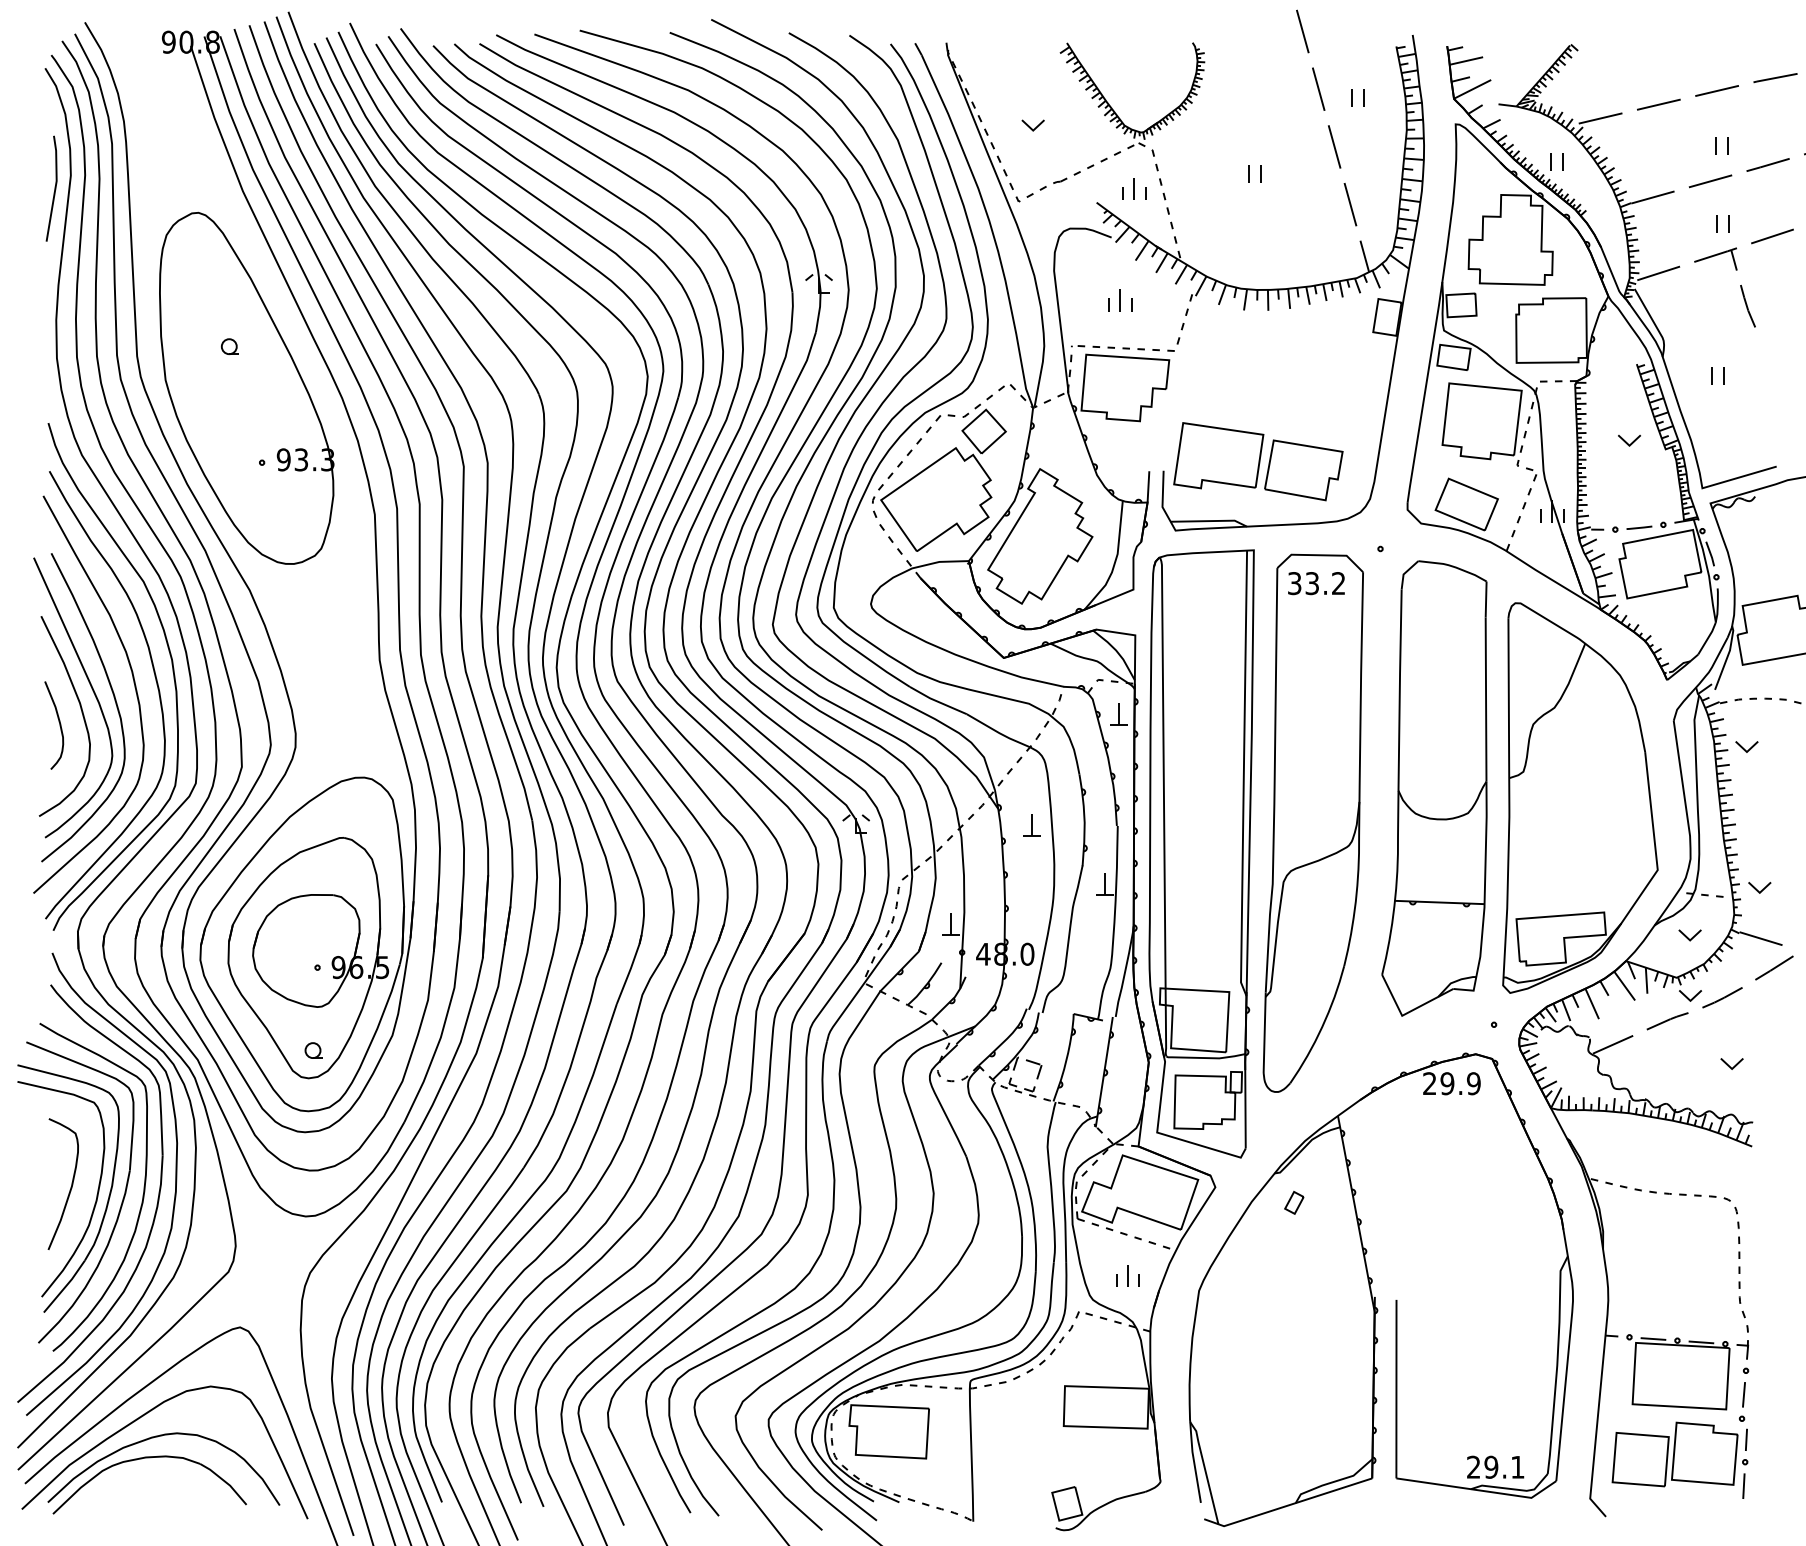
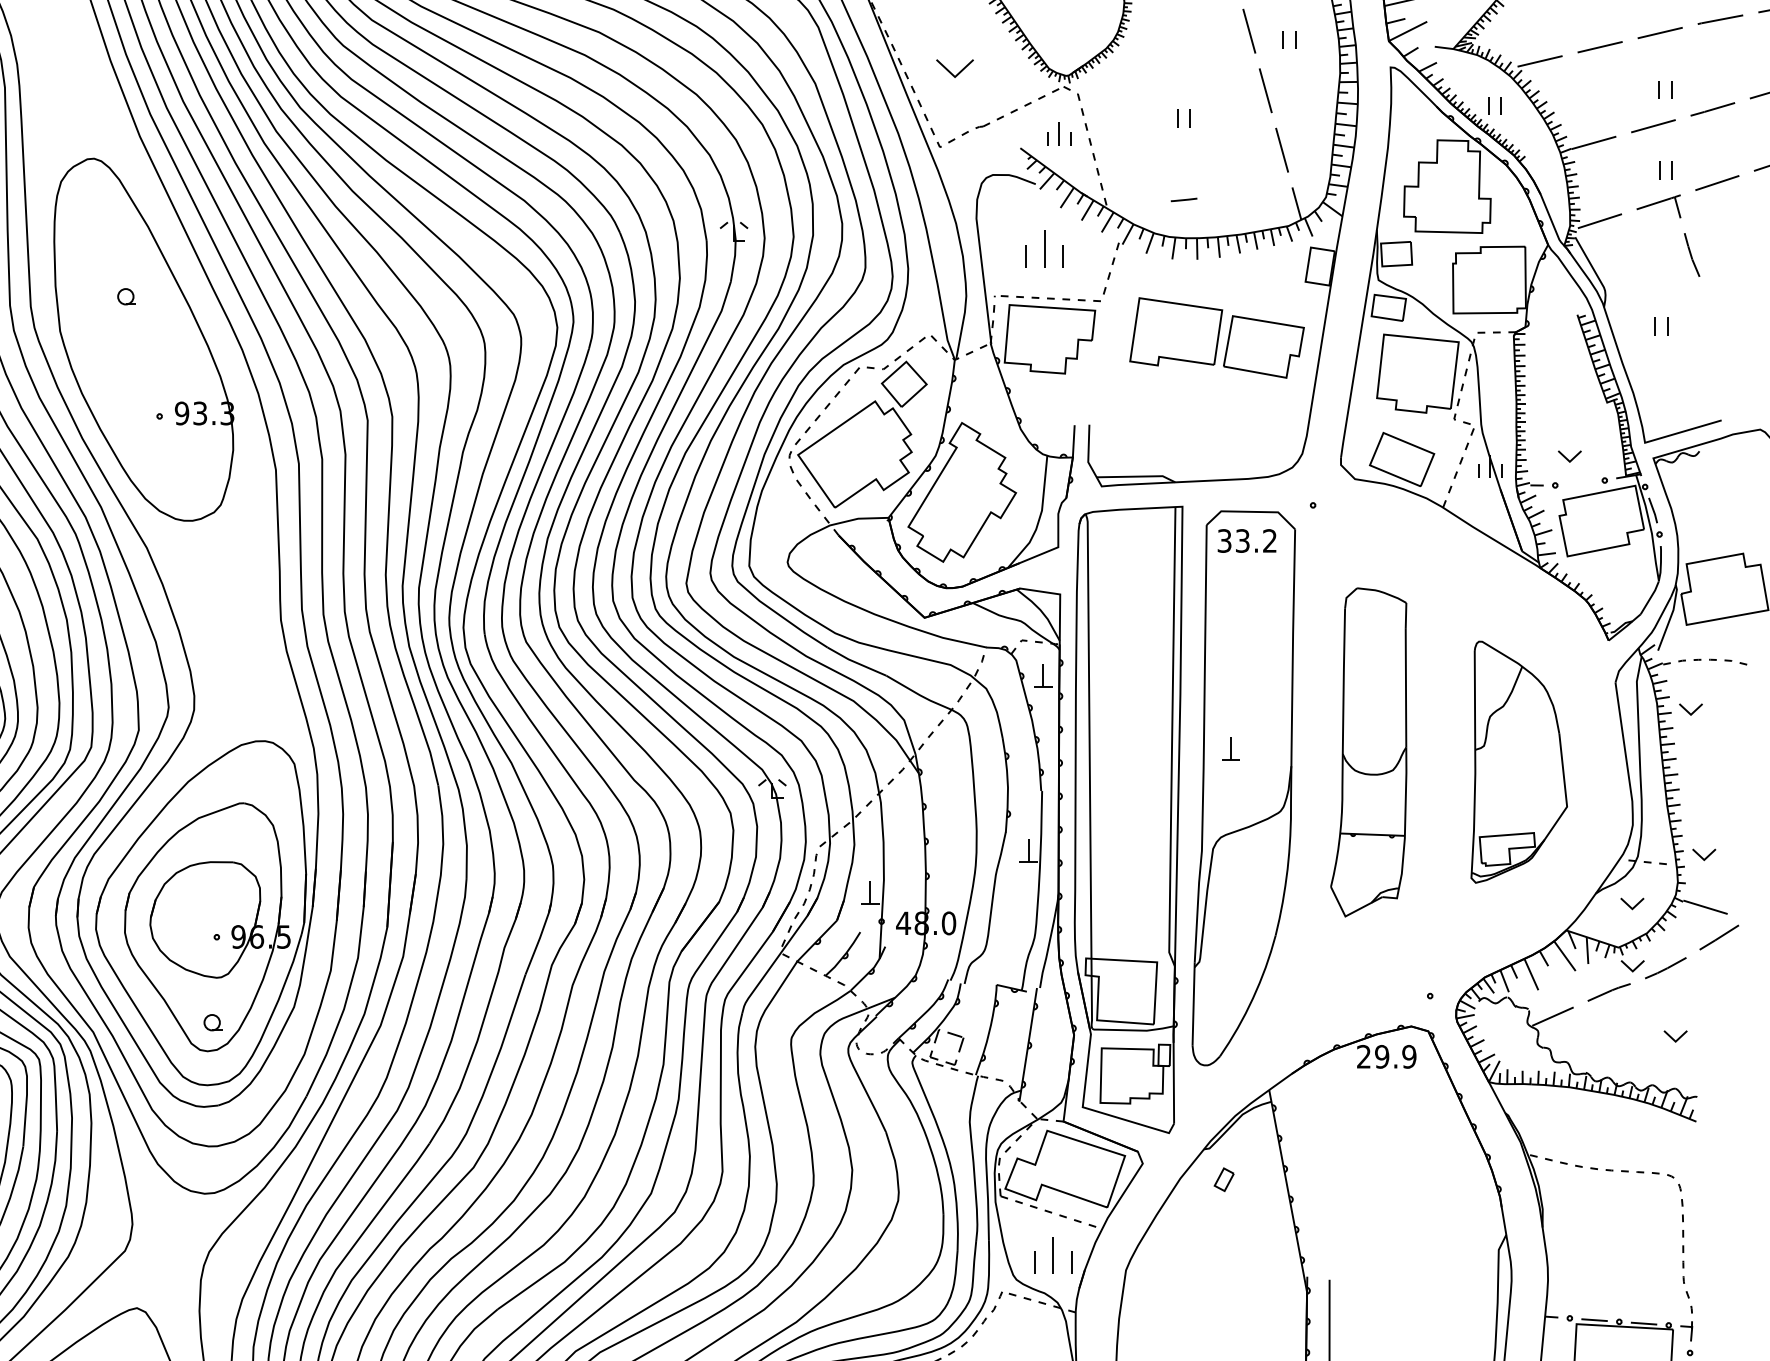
part: (1032, 125) -> (954, 68), size x1.6
part: (1120, 300) -> (1044, 249), size x1.6
part: (1629, 440) -> (1569, 456), moved
part: (1258, 461) -> (1217, 337), moved
line: (1639, 527) -> (1184, 199), moved
part: (1434, 788) -> (1368, 752), size x0.7
part: (1580, 797) -> (1519, 761), size x0.6
part: (1031, 825) -> (1230, 749), moved
part: (1127, 1275) -> (1052, 1254), size x1.6

